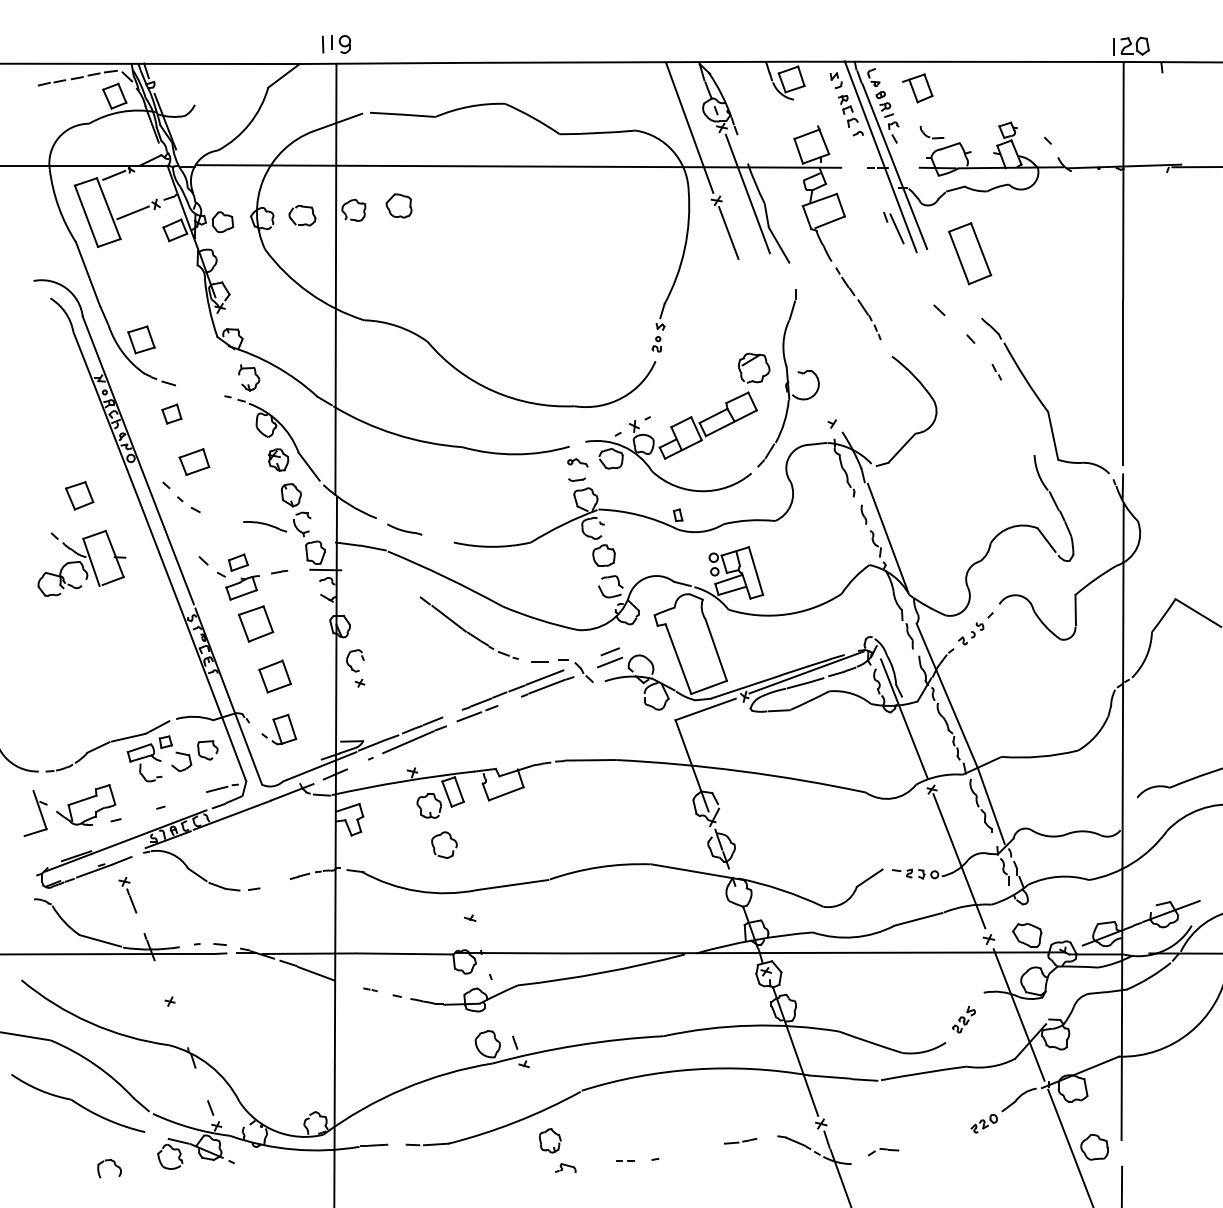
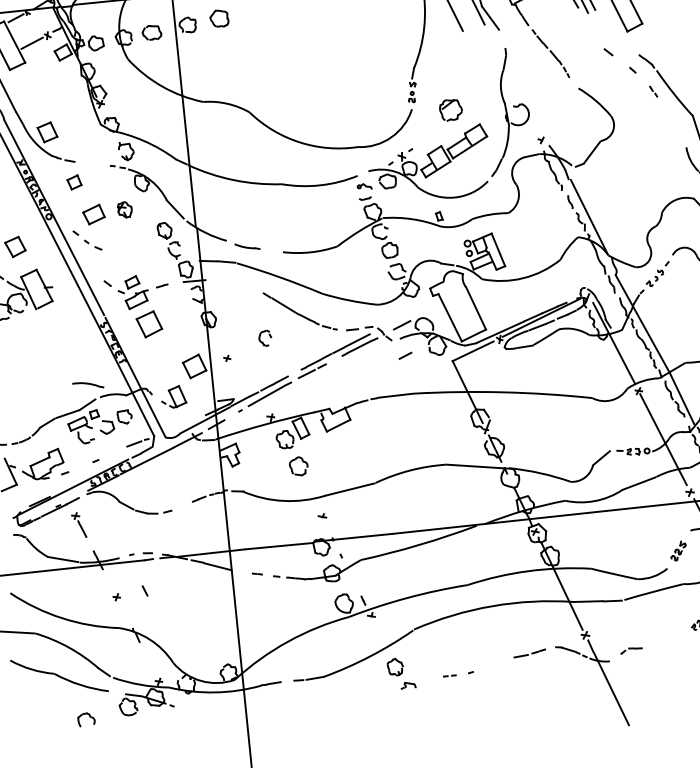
part: (751, 361) -> (448, 105), moved
part: (278, 459) -> (124, 209), moved
part: (265, 526) -> (88, 385), moved
line: (609, 651) -> (404, 355), moved
part: (351, 665) -> (262, 342), moved
part: (274, 676) -> (194, 366), moved
line: (210, 1107) -> (144, 590), moved
part: (740, 1141) -> (529, 653), size x1.4

